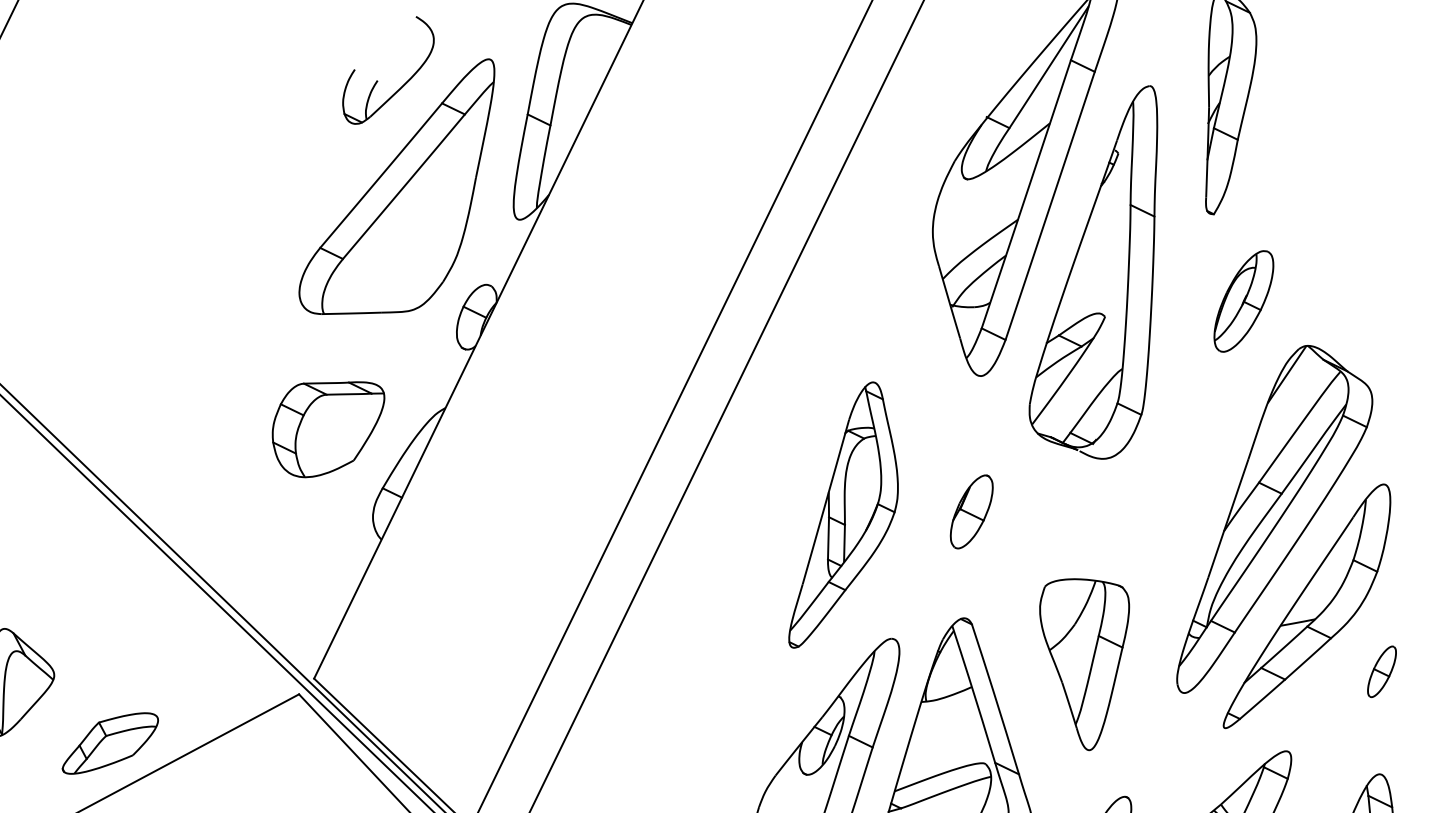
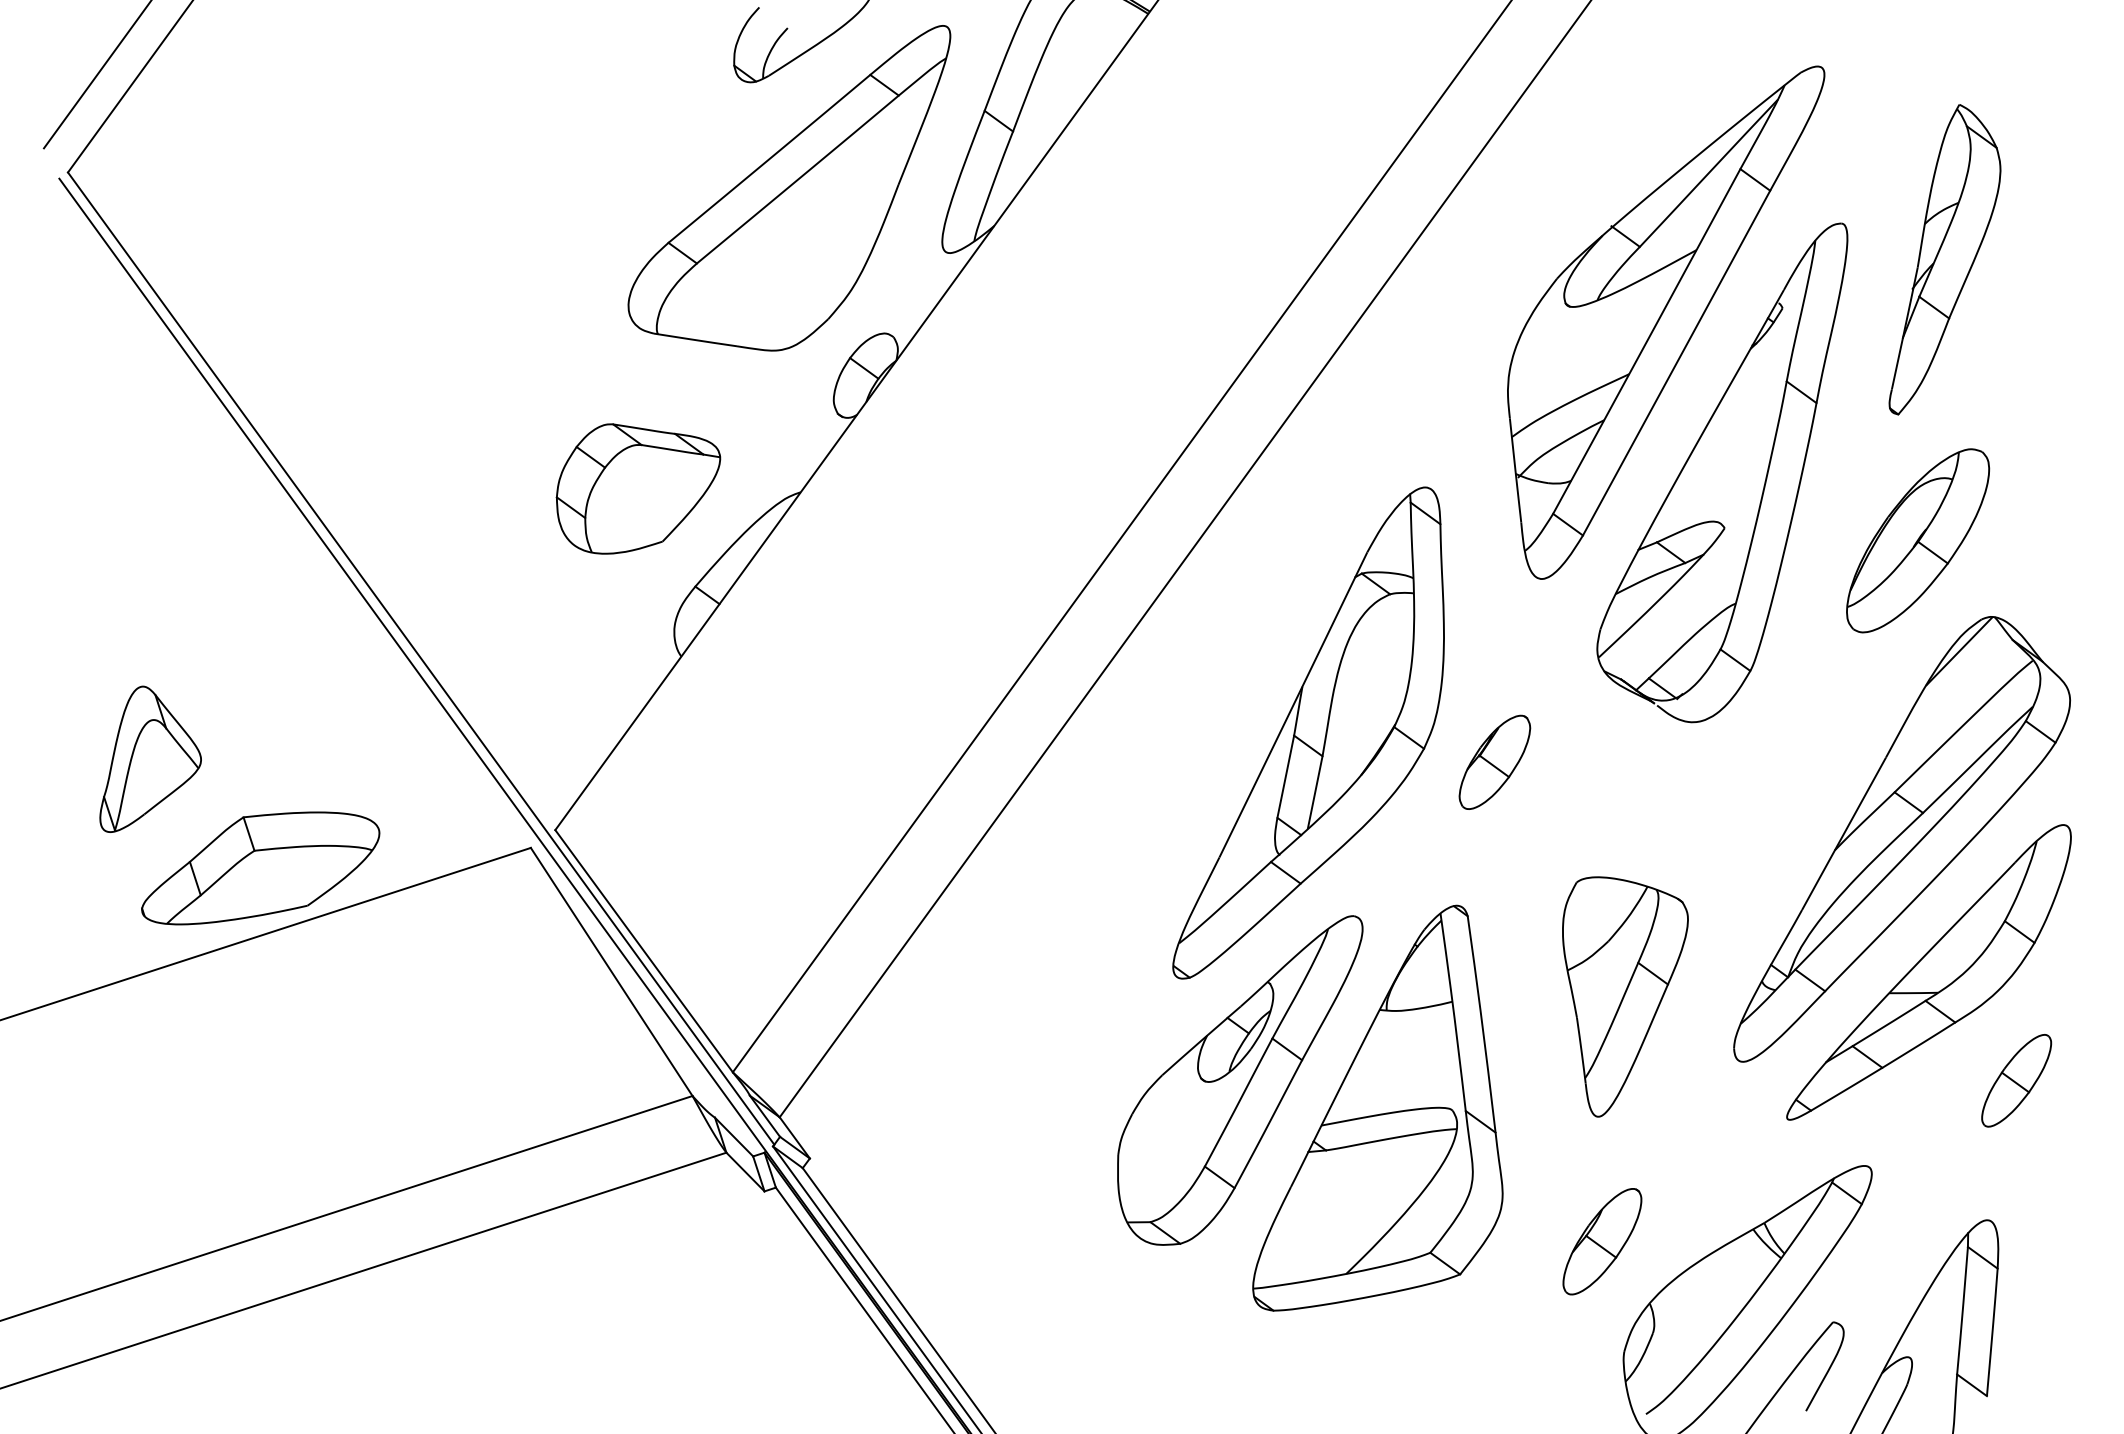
part: (1244, 301) -> (1918, 540), size x1.43
part: (835, 514) -> (1308, 732), size x1.43
part: (1381, 671) -> (2016, 1080), size x1.43
part: (109, 743) -> (260, 868), size x1.67

